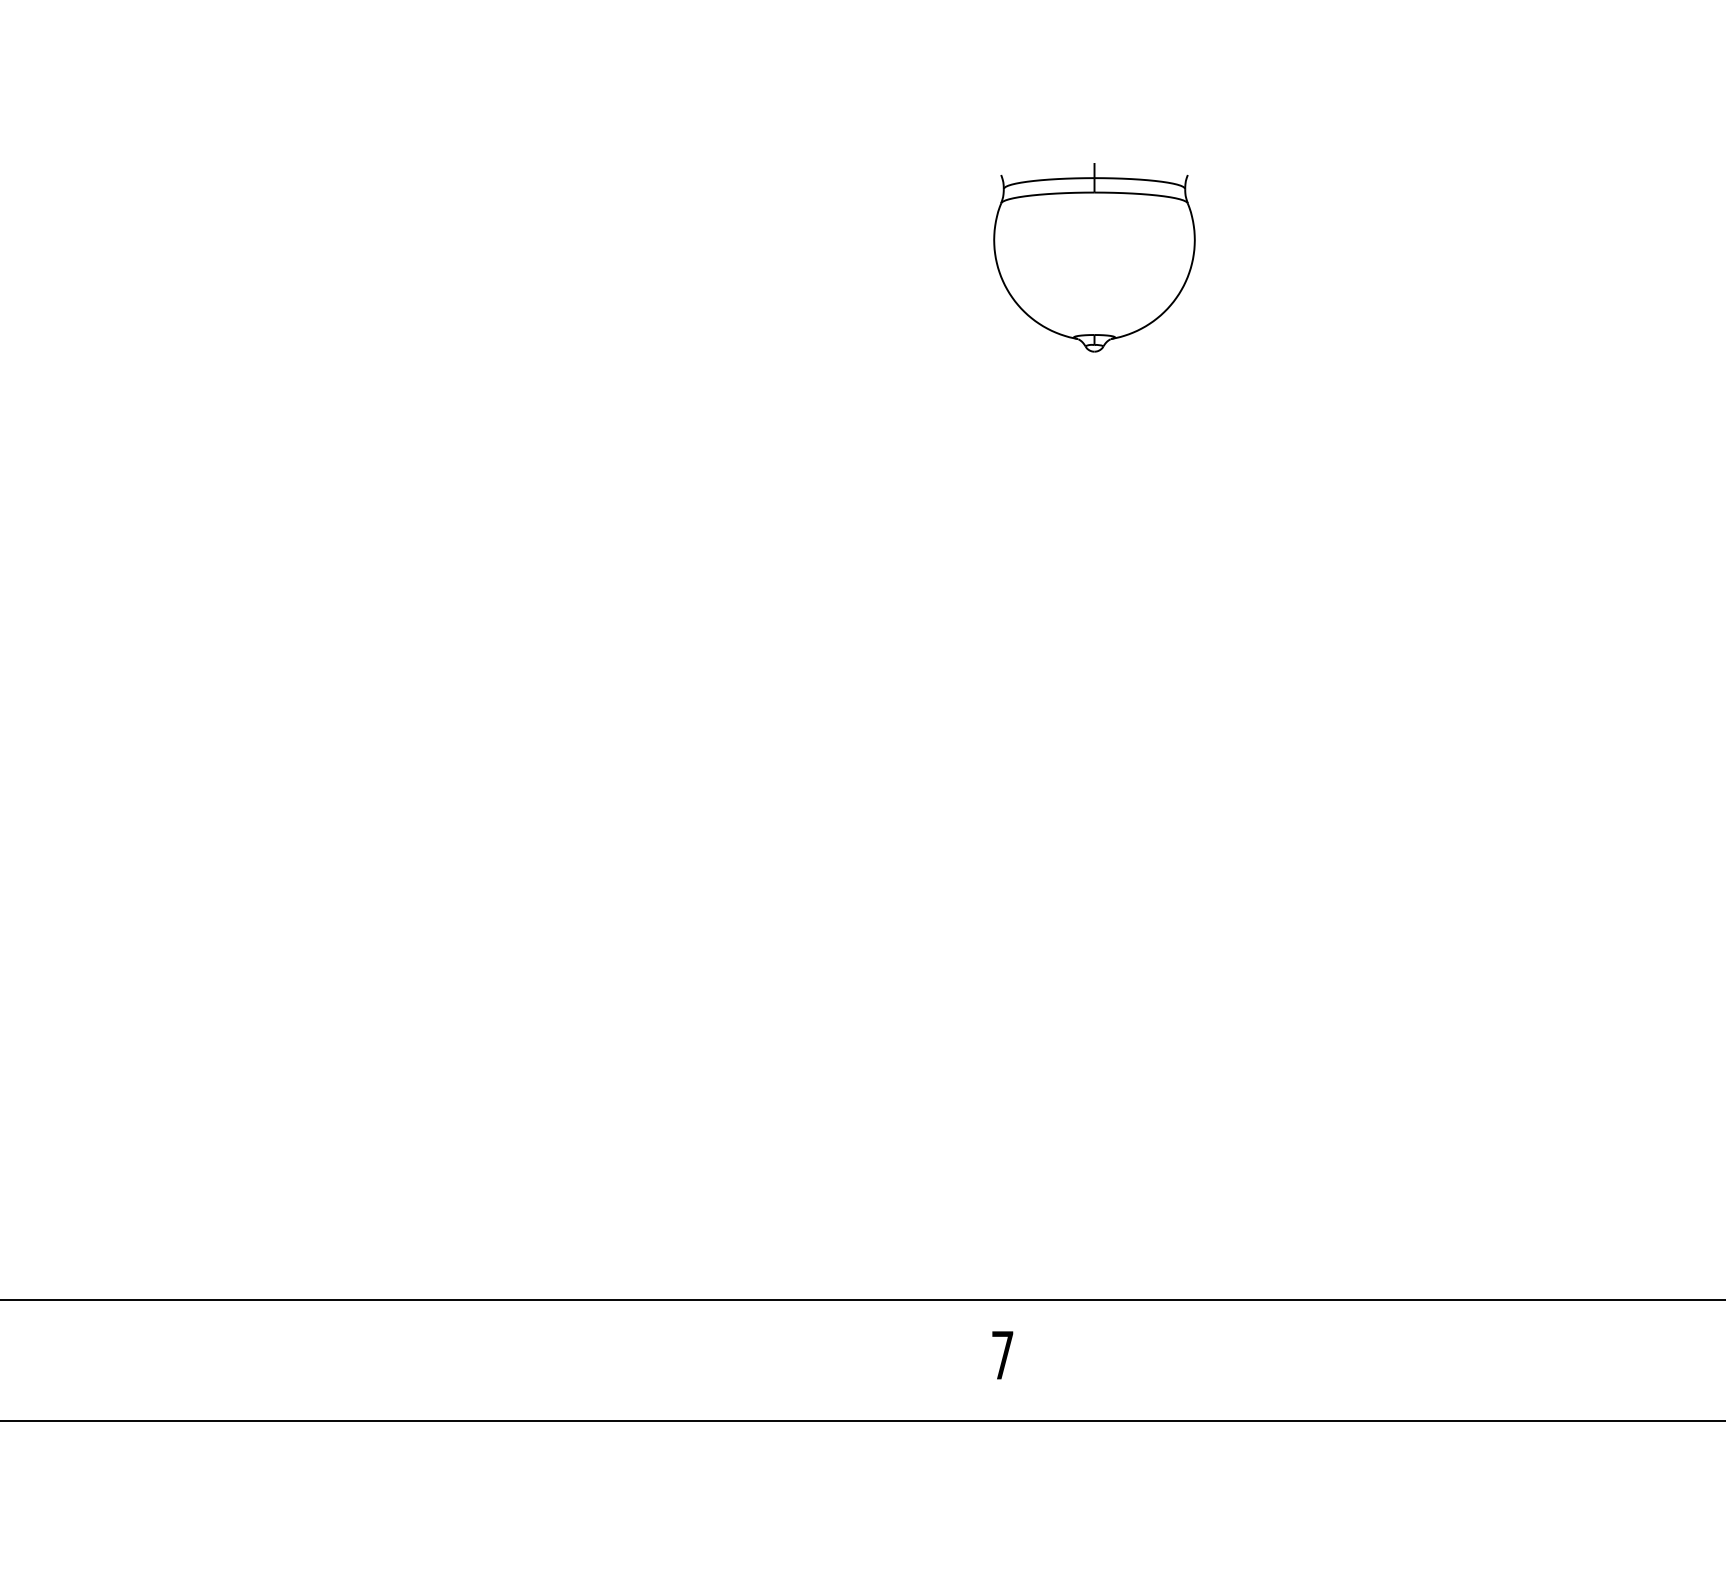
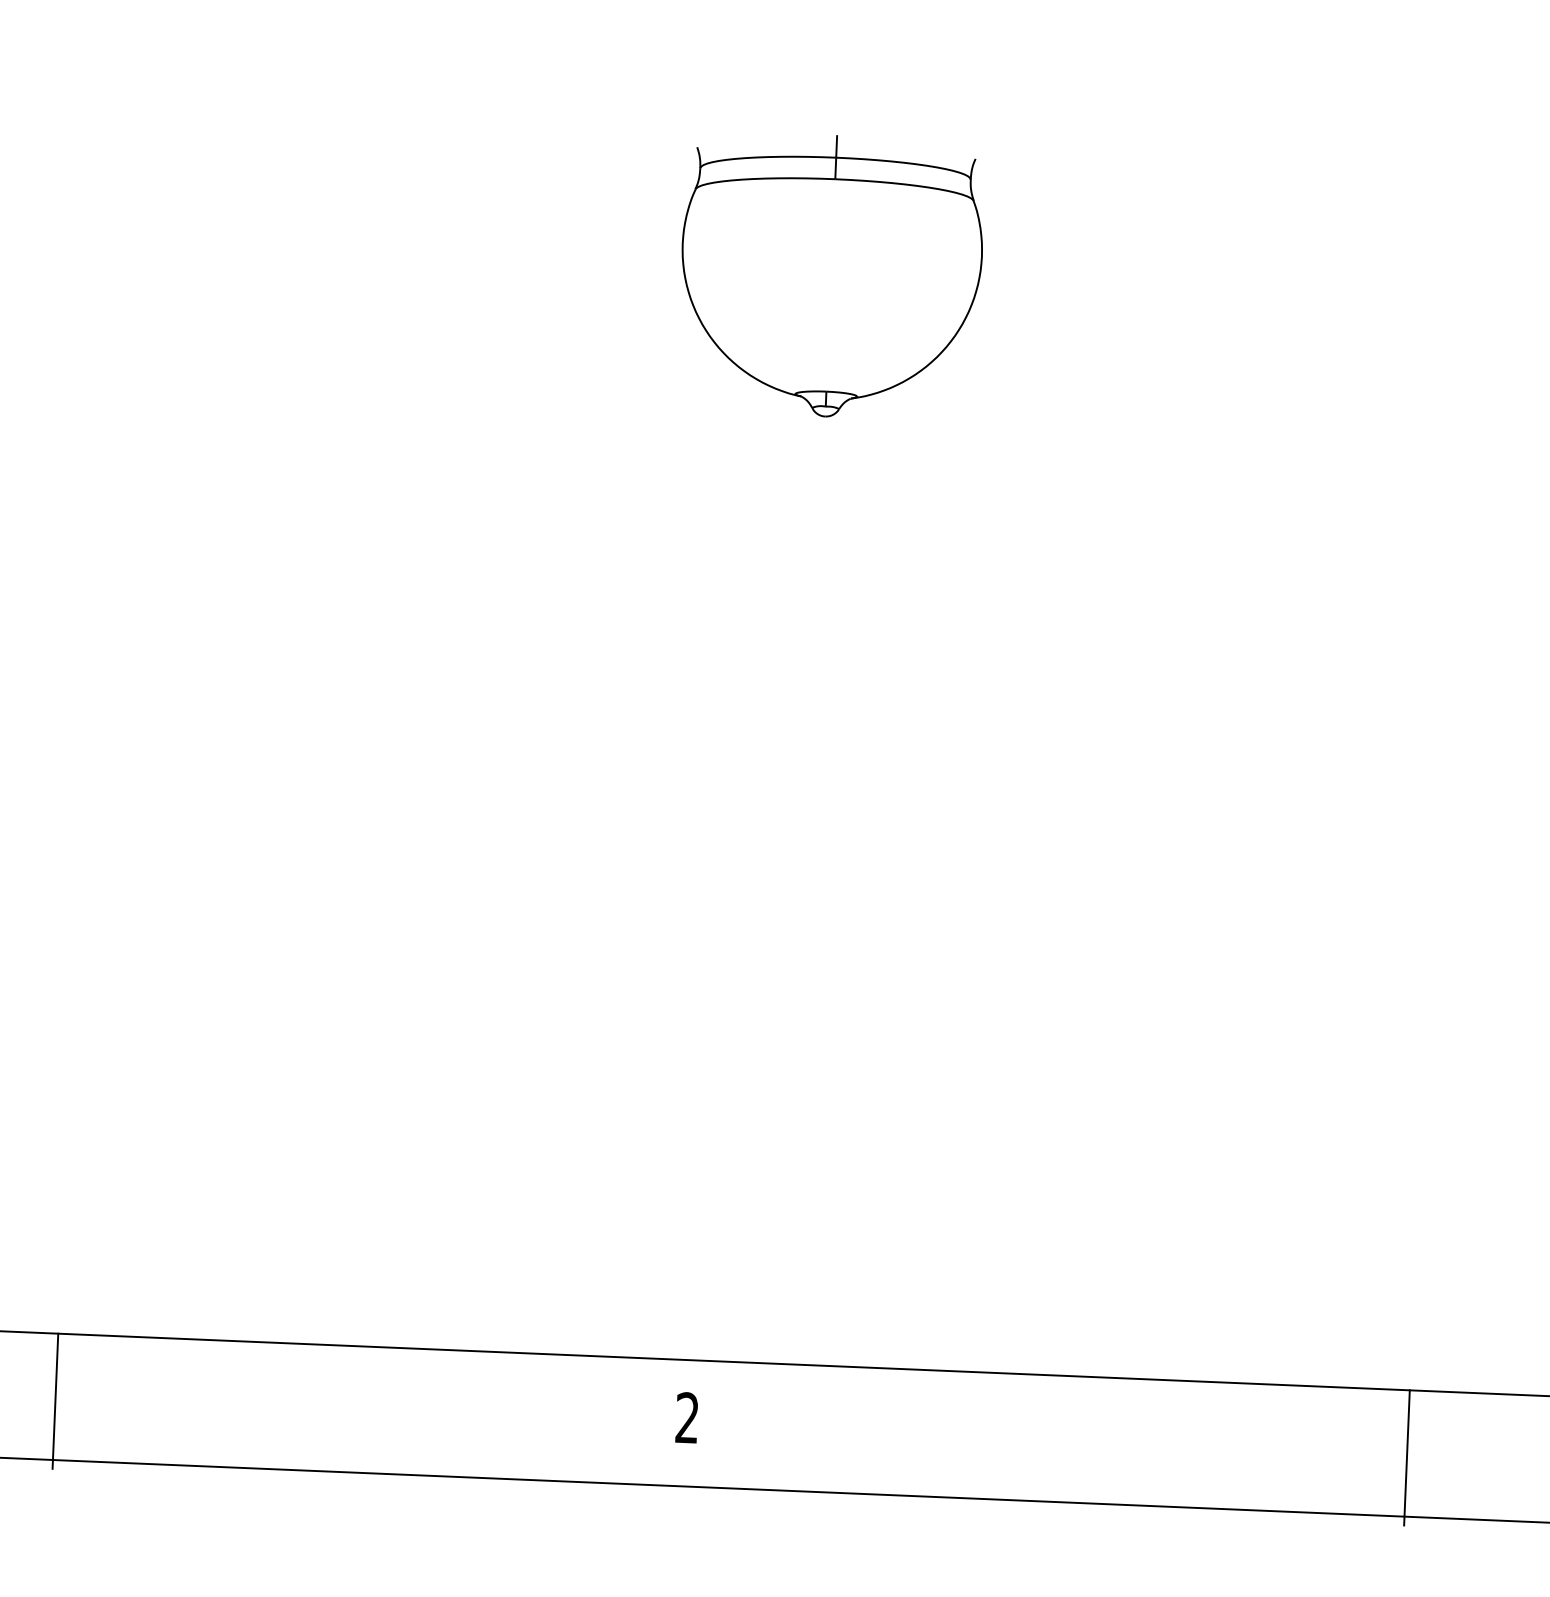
part: (1094, 257) -> (831, 276), size x1.43
text: (1002, 1354) -> (687, 1417), 7 -> 2
line: (397, 1364) -> (55, 1401), added
line: (1692, 1364) -> (1407, 1457), added

